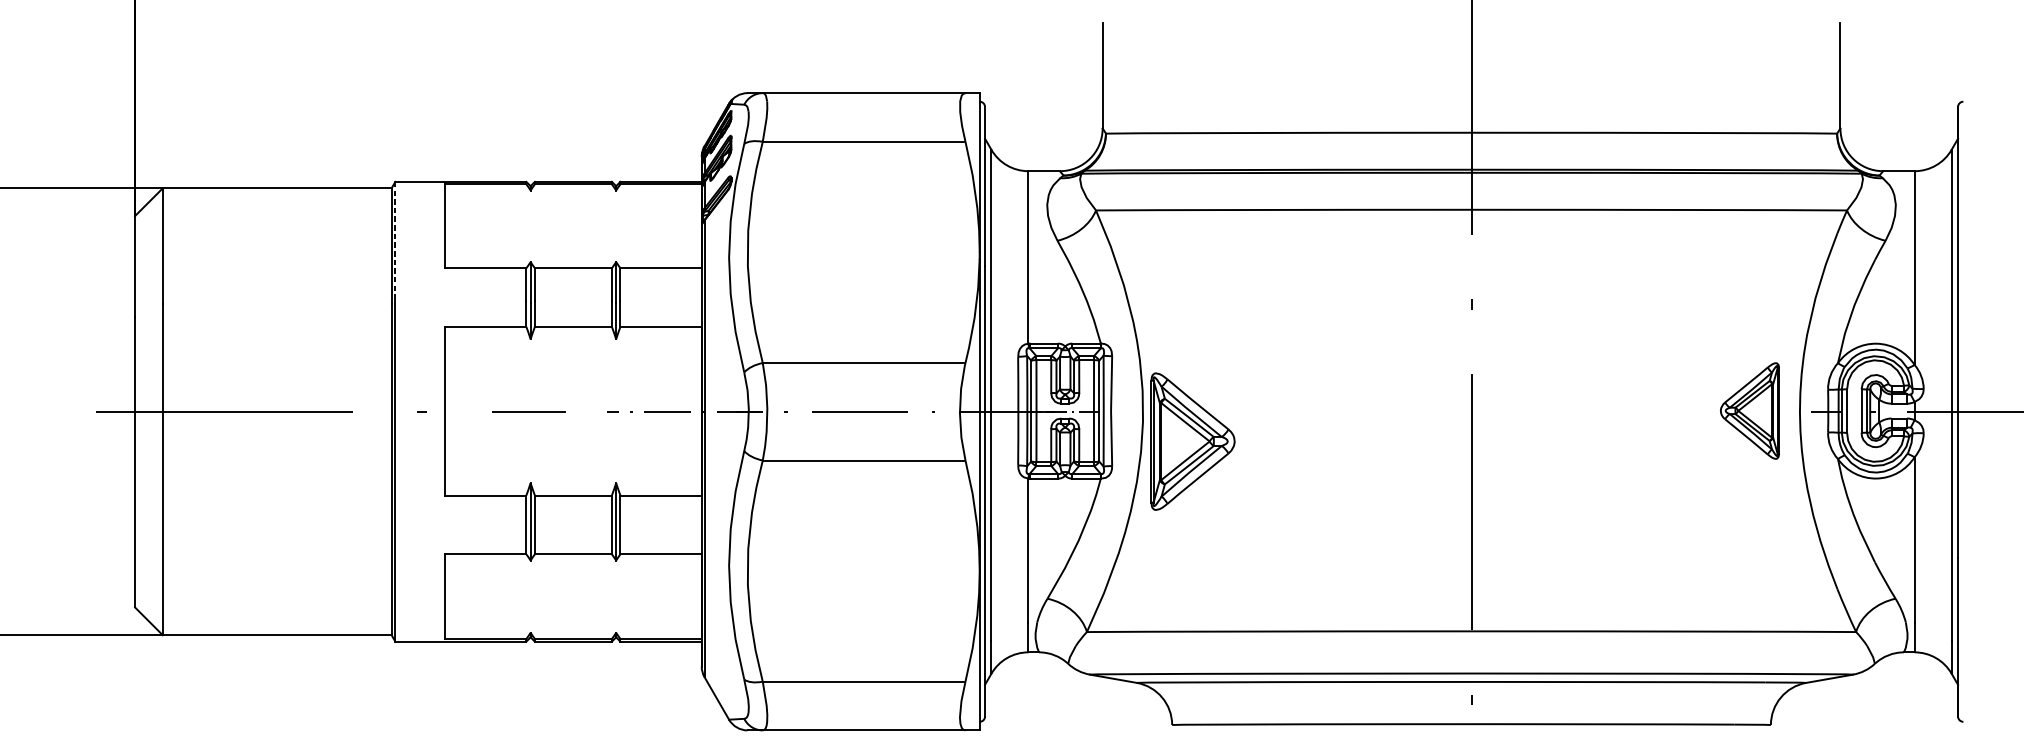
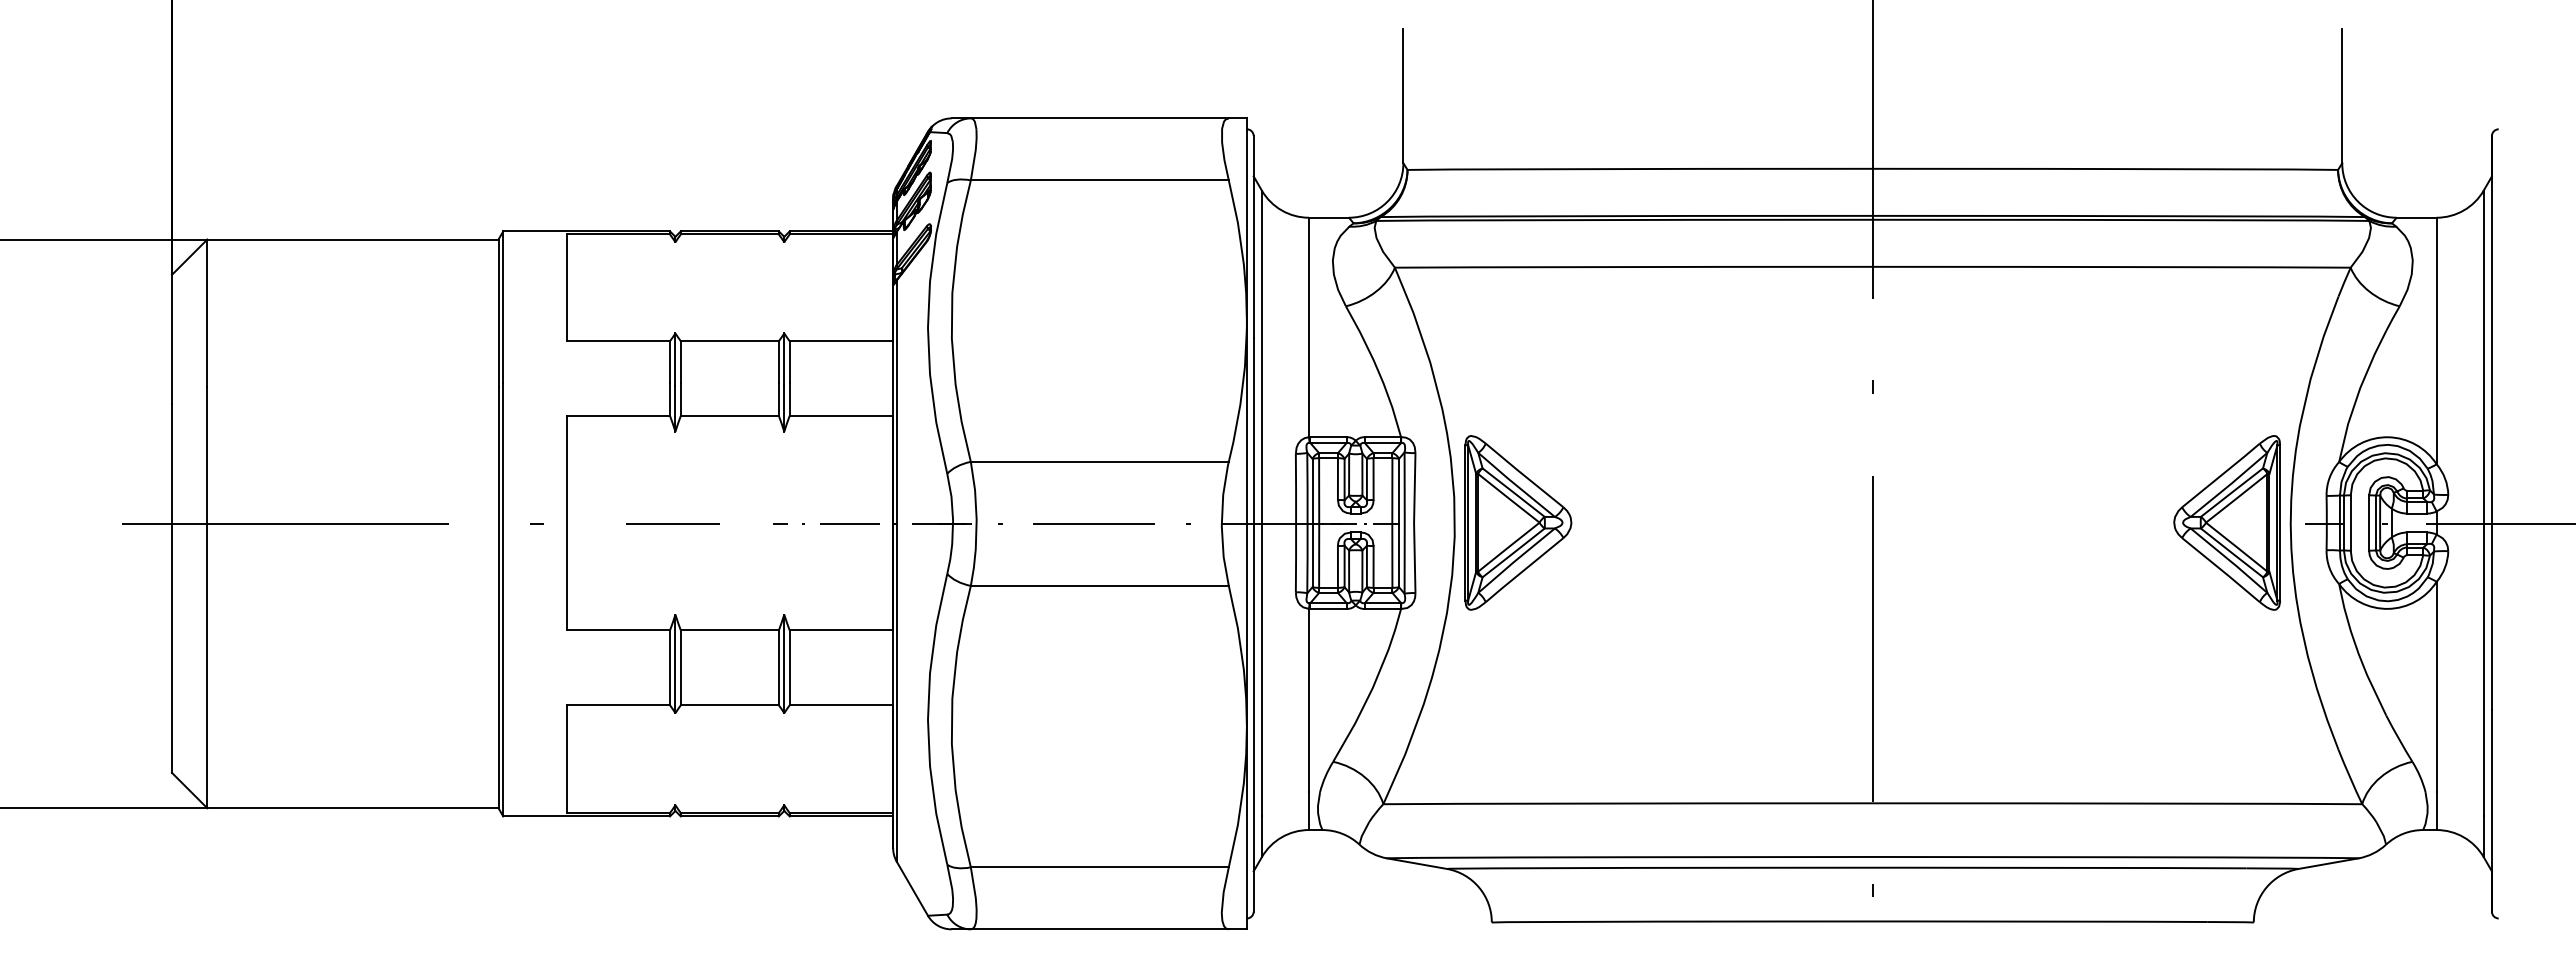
line: (395, 241) -> (503, 307), dashed -> solid
part: (1749, 410) -> (2226, 522), size x1.43
part: (1193, 441) -> (1518, 522), moved

